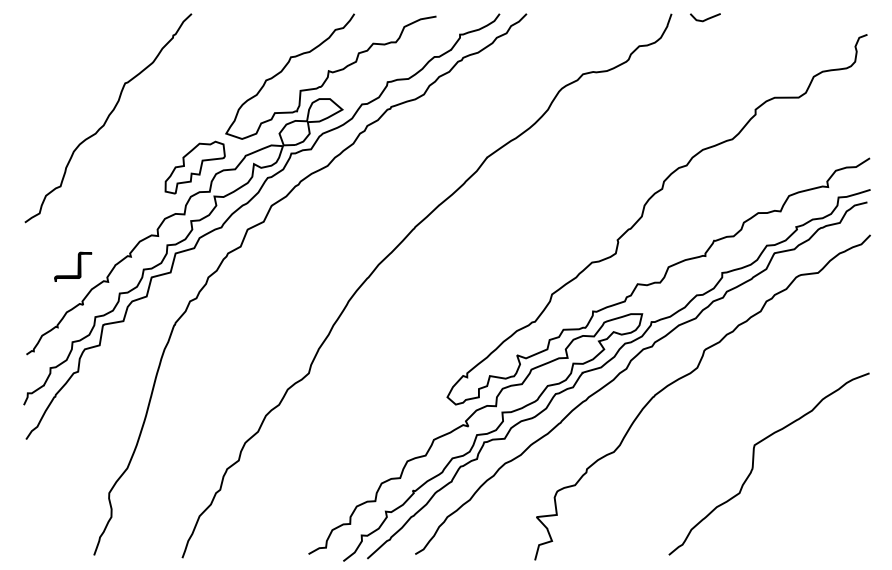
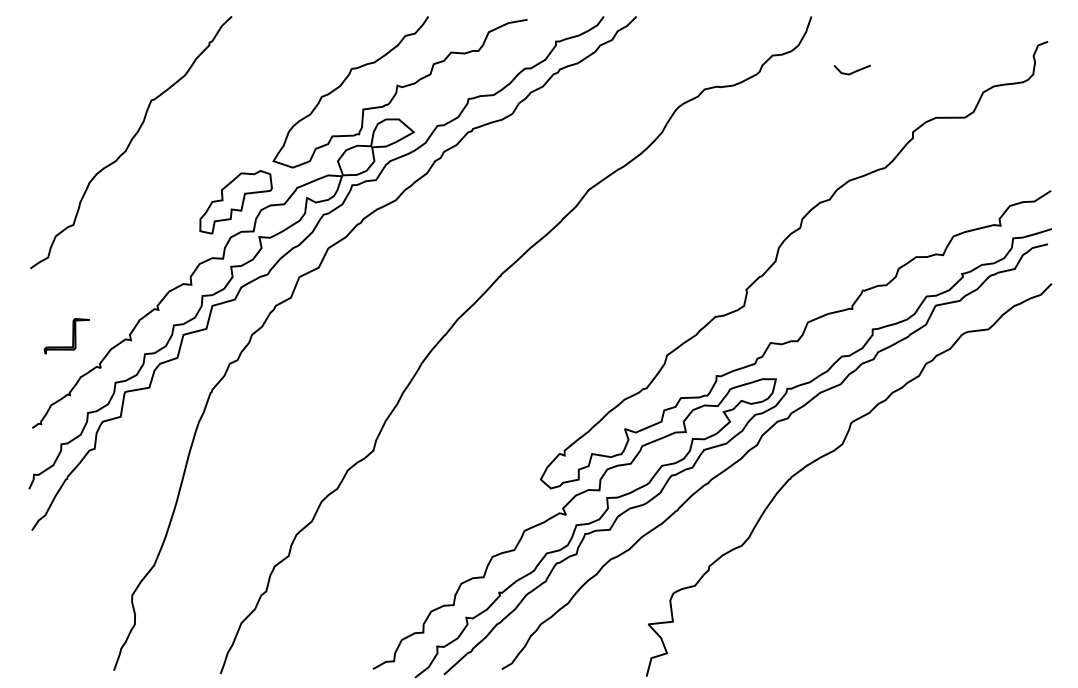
line: (706, 18) -> (853, 71), moved
part: (73, 267) -> (66, 336), moved
curve: (753, 464) -> (910, 560), removed

